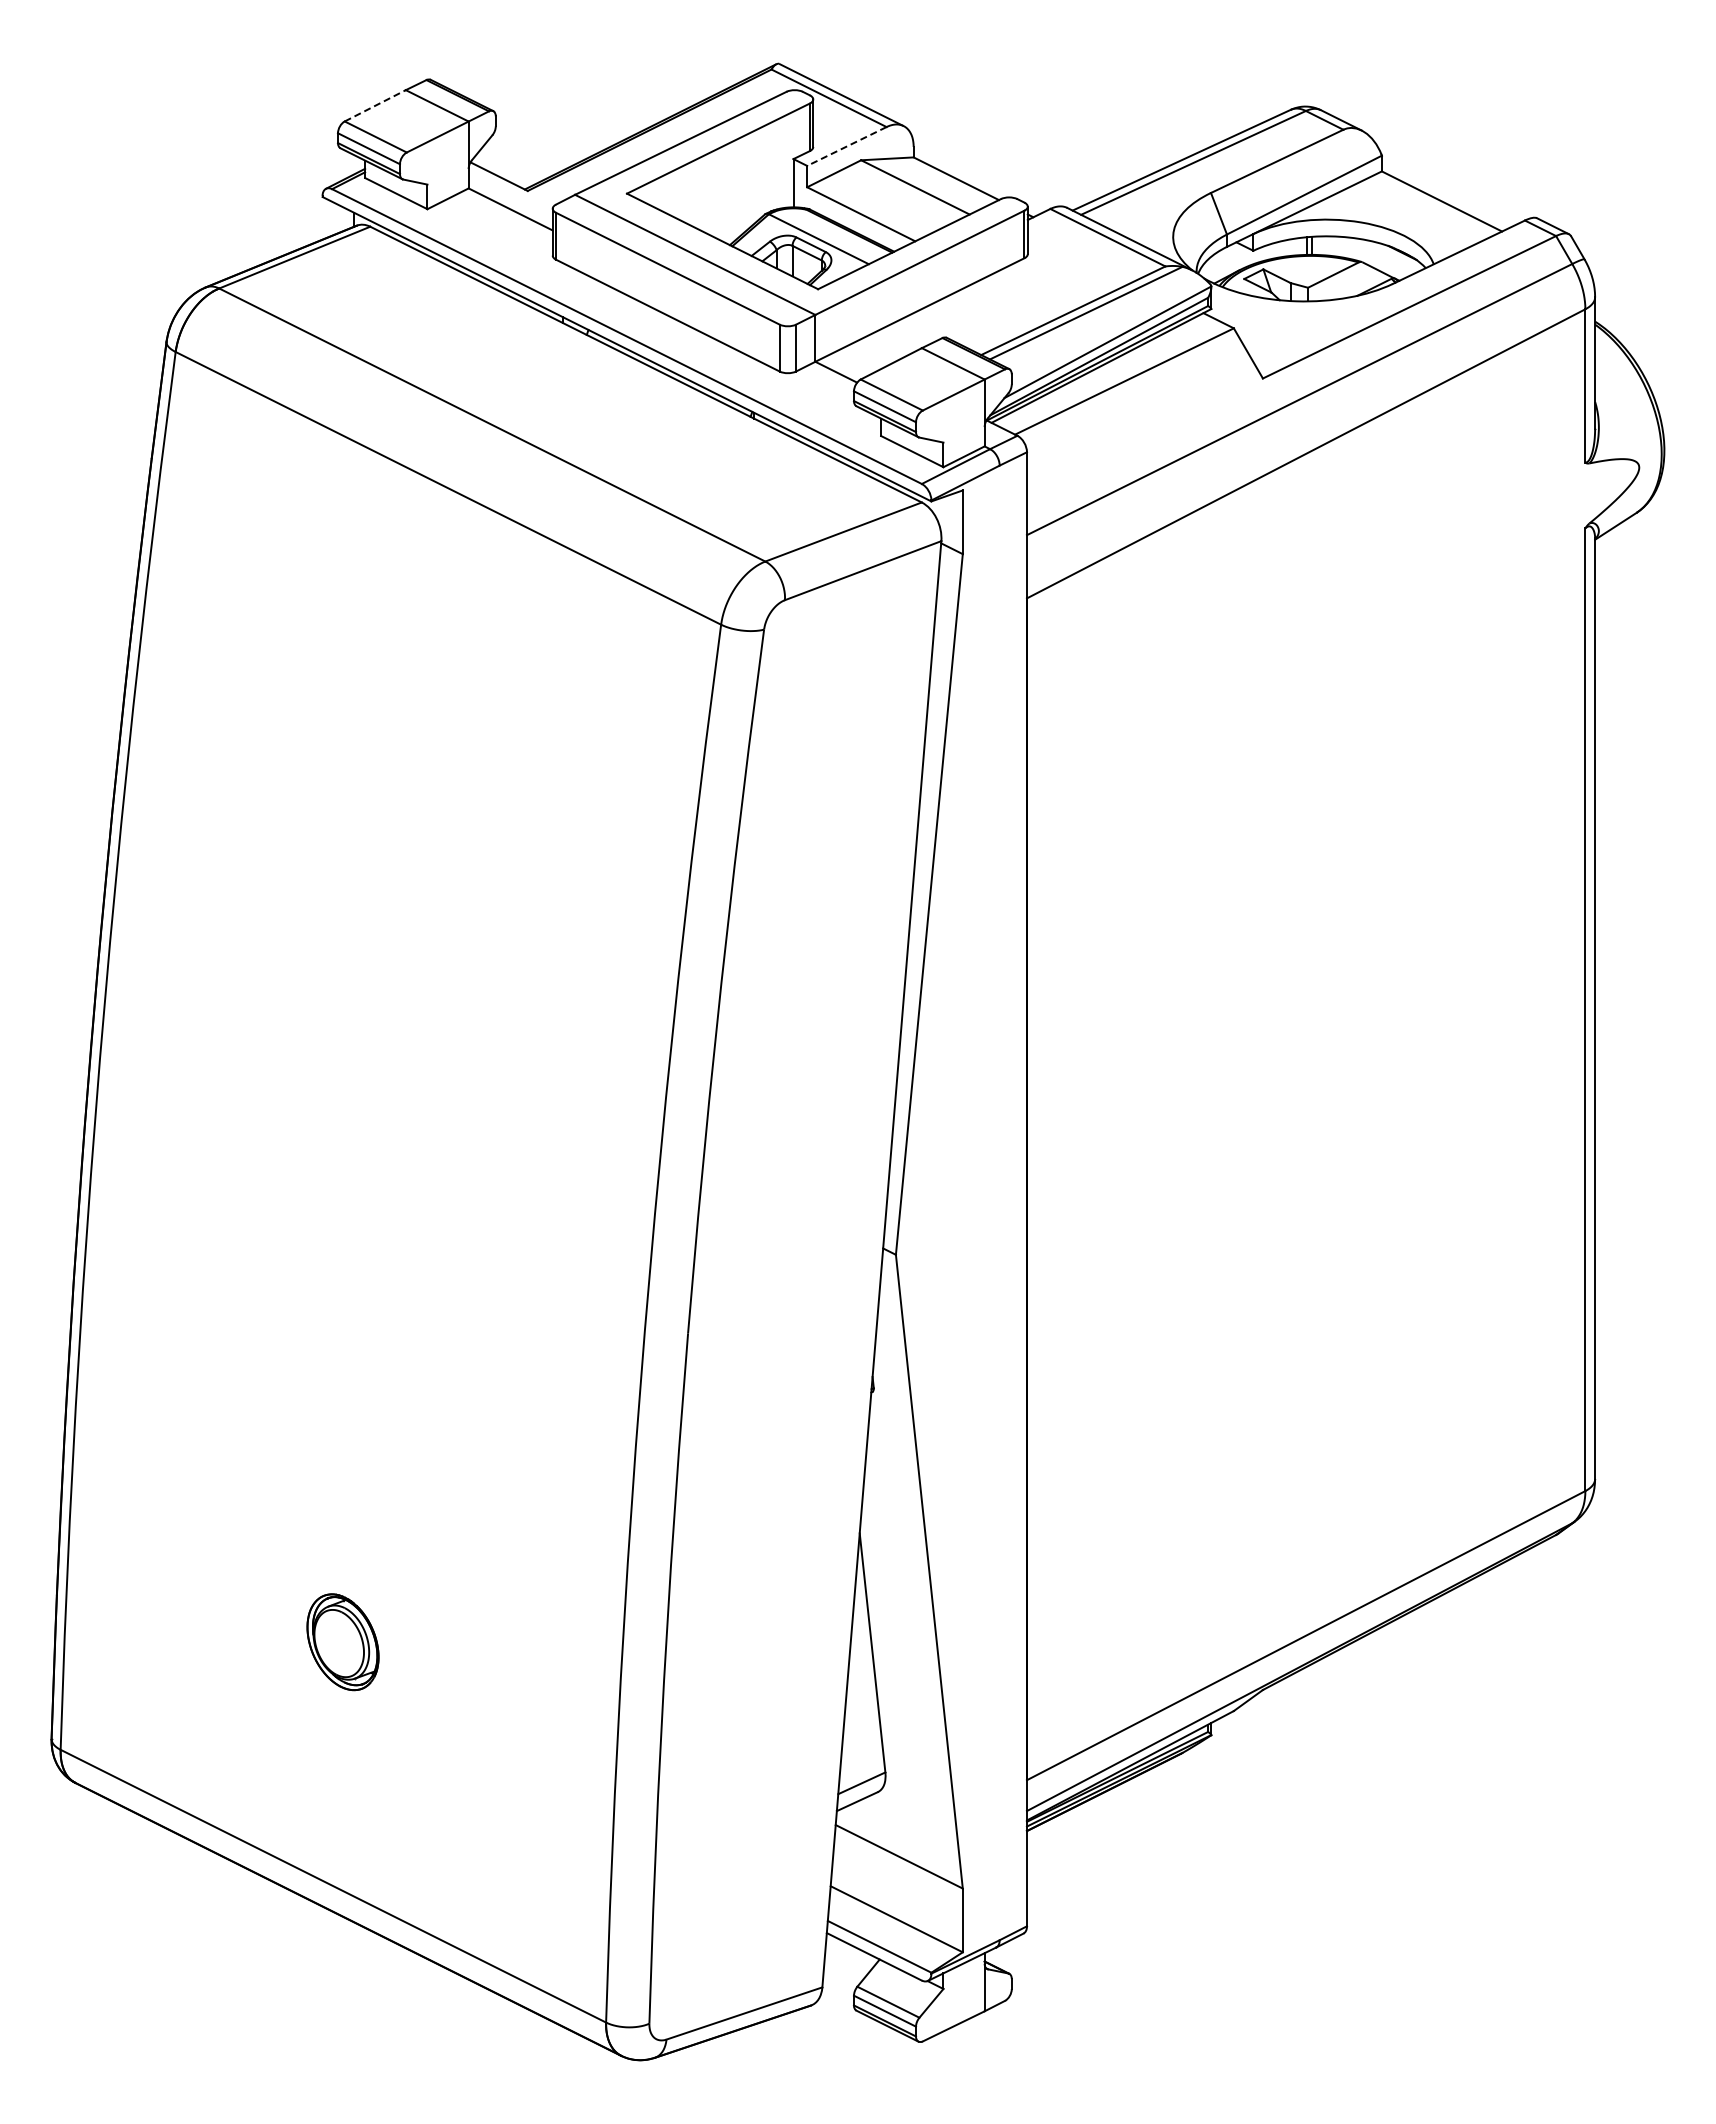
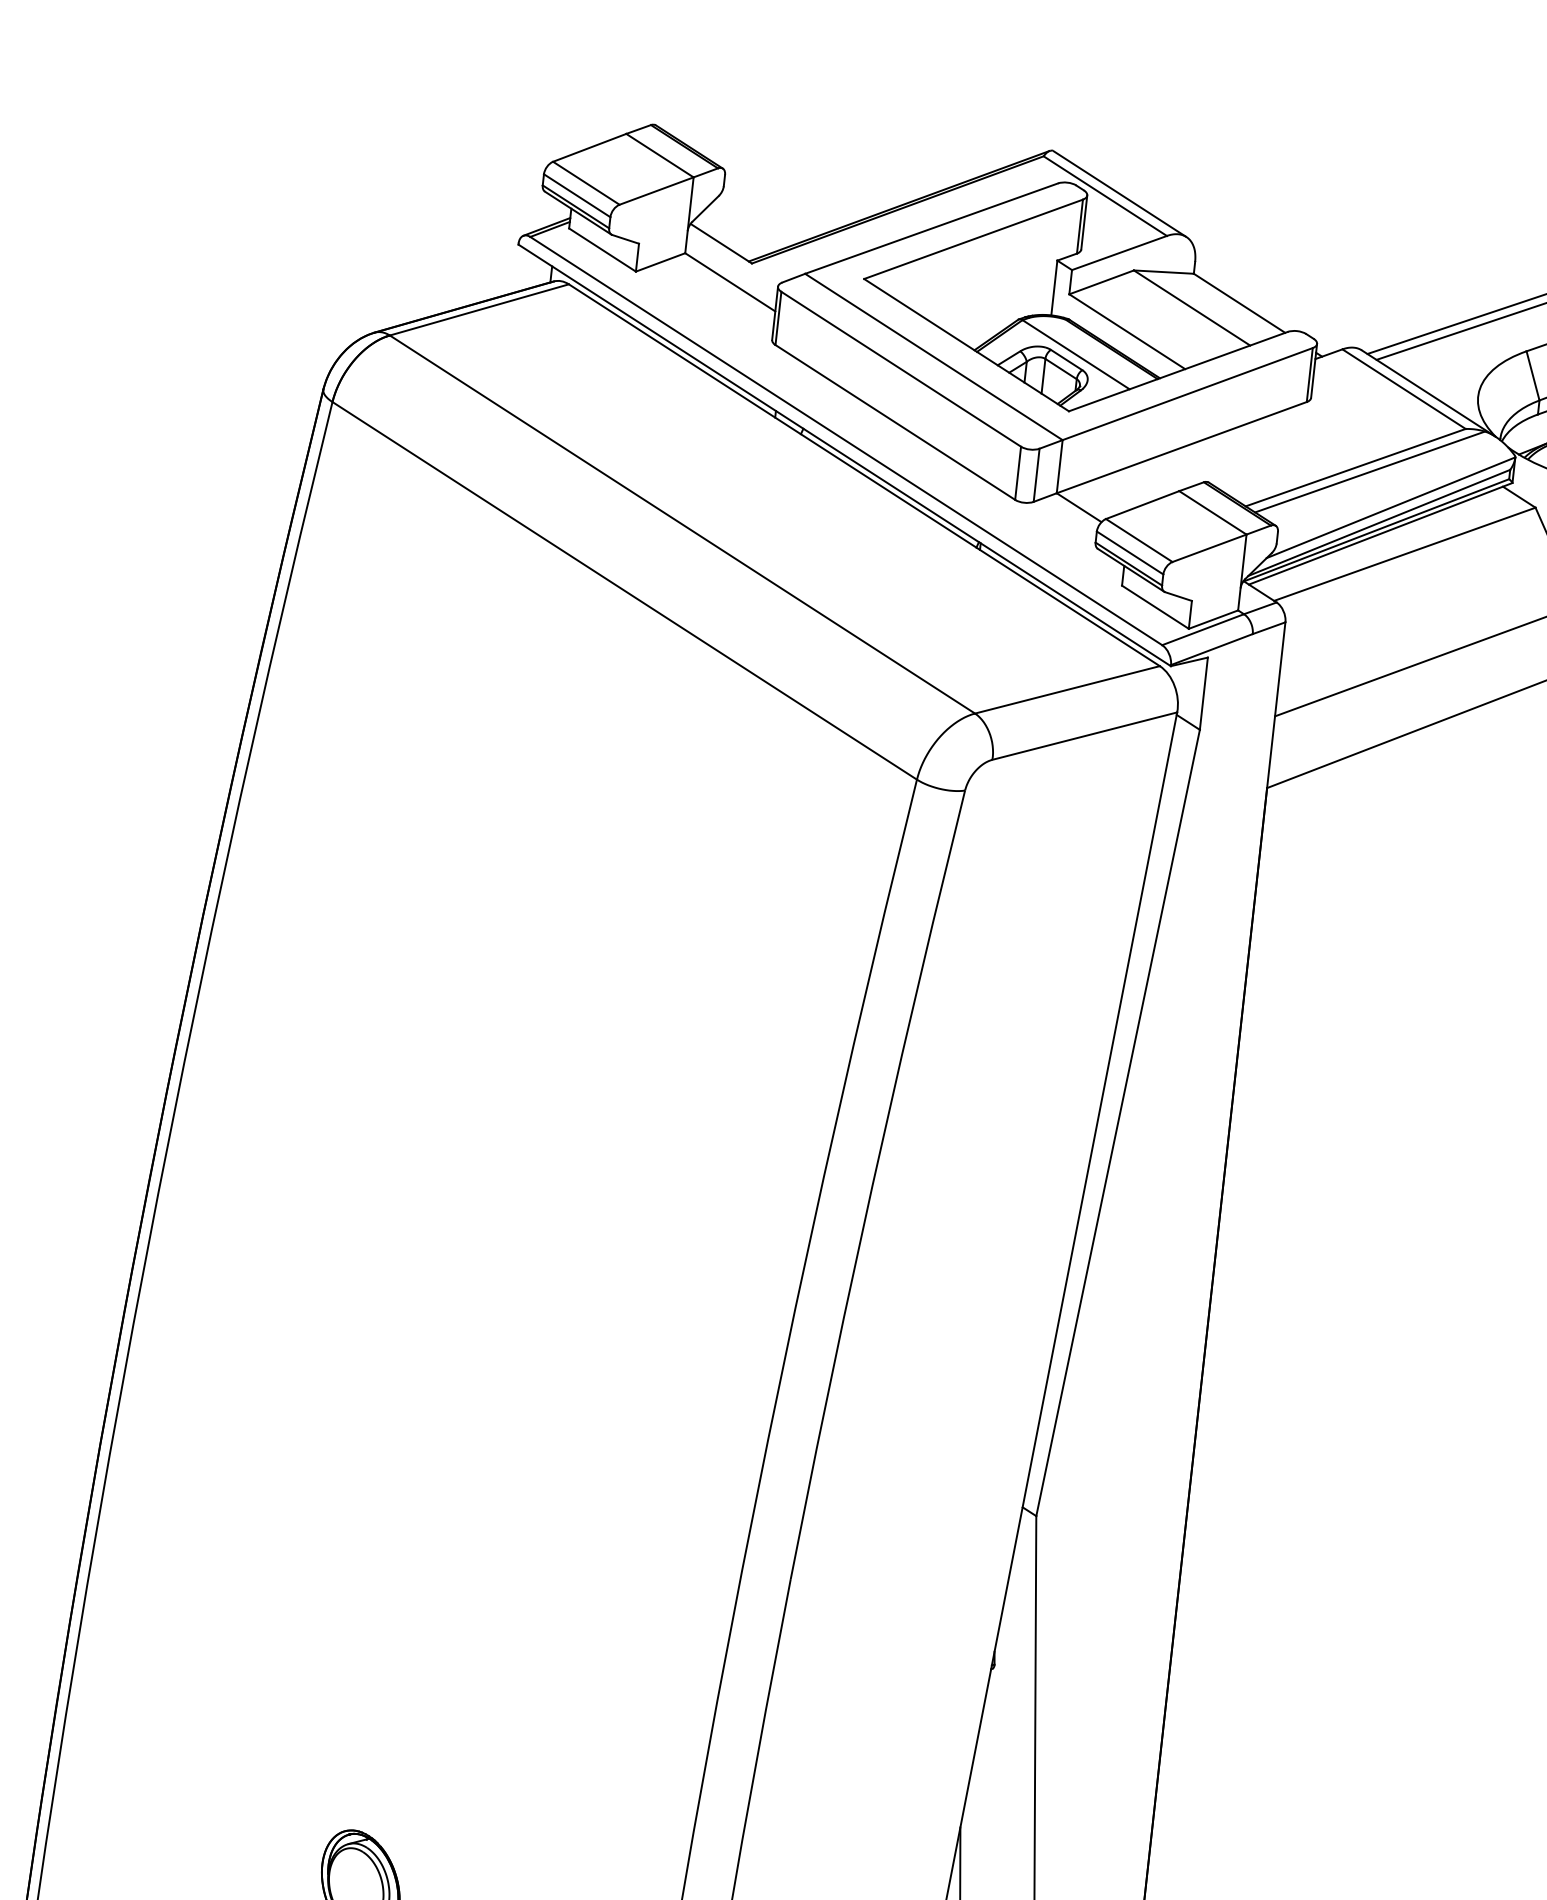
line: (375, 105) -> (589, 147), dashed -> solid
line: (846, 146) -> (1119, 252), dashed -> solid

